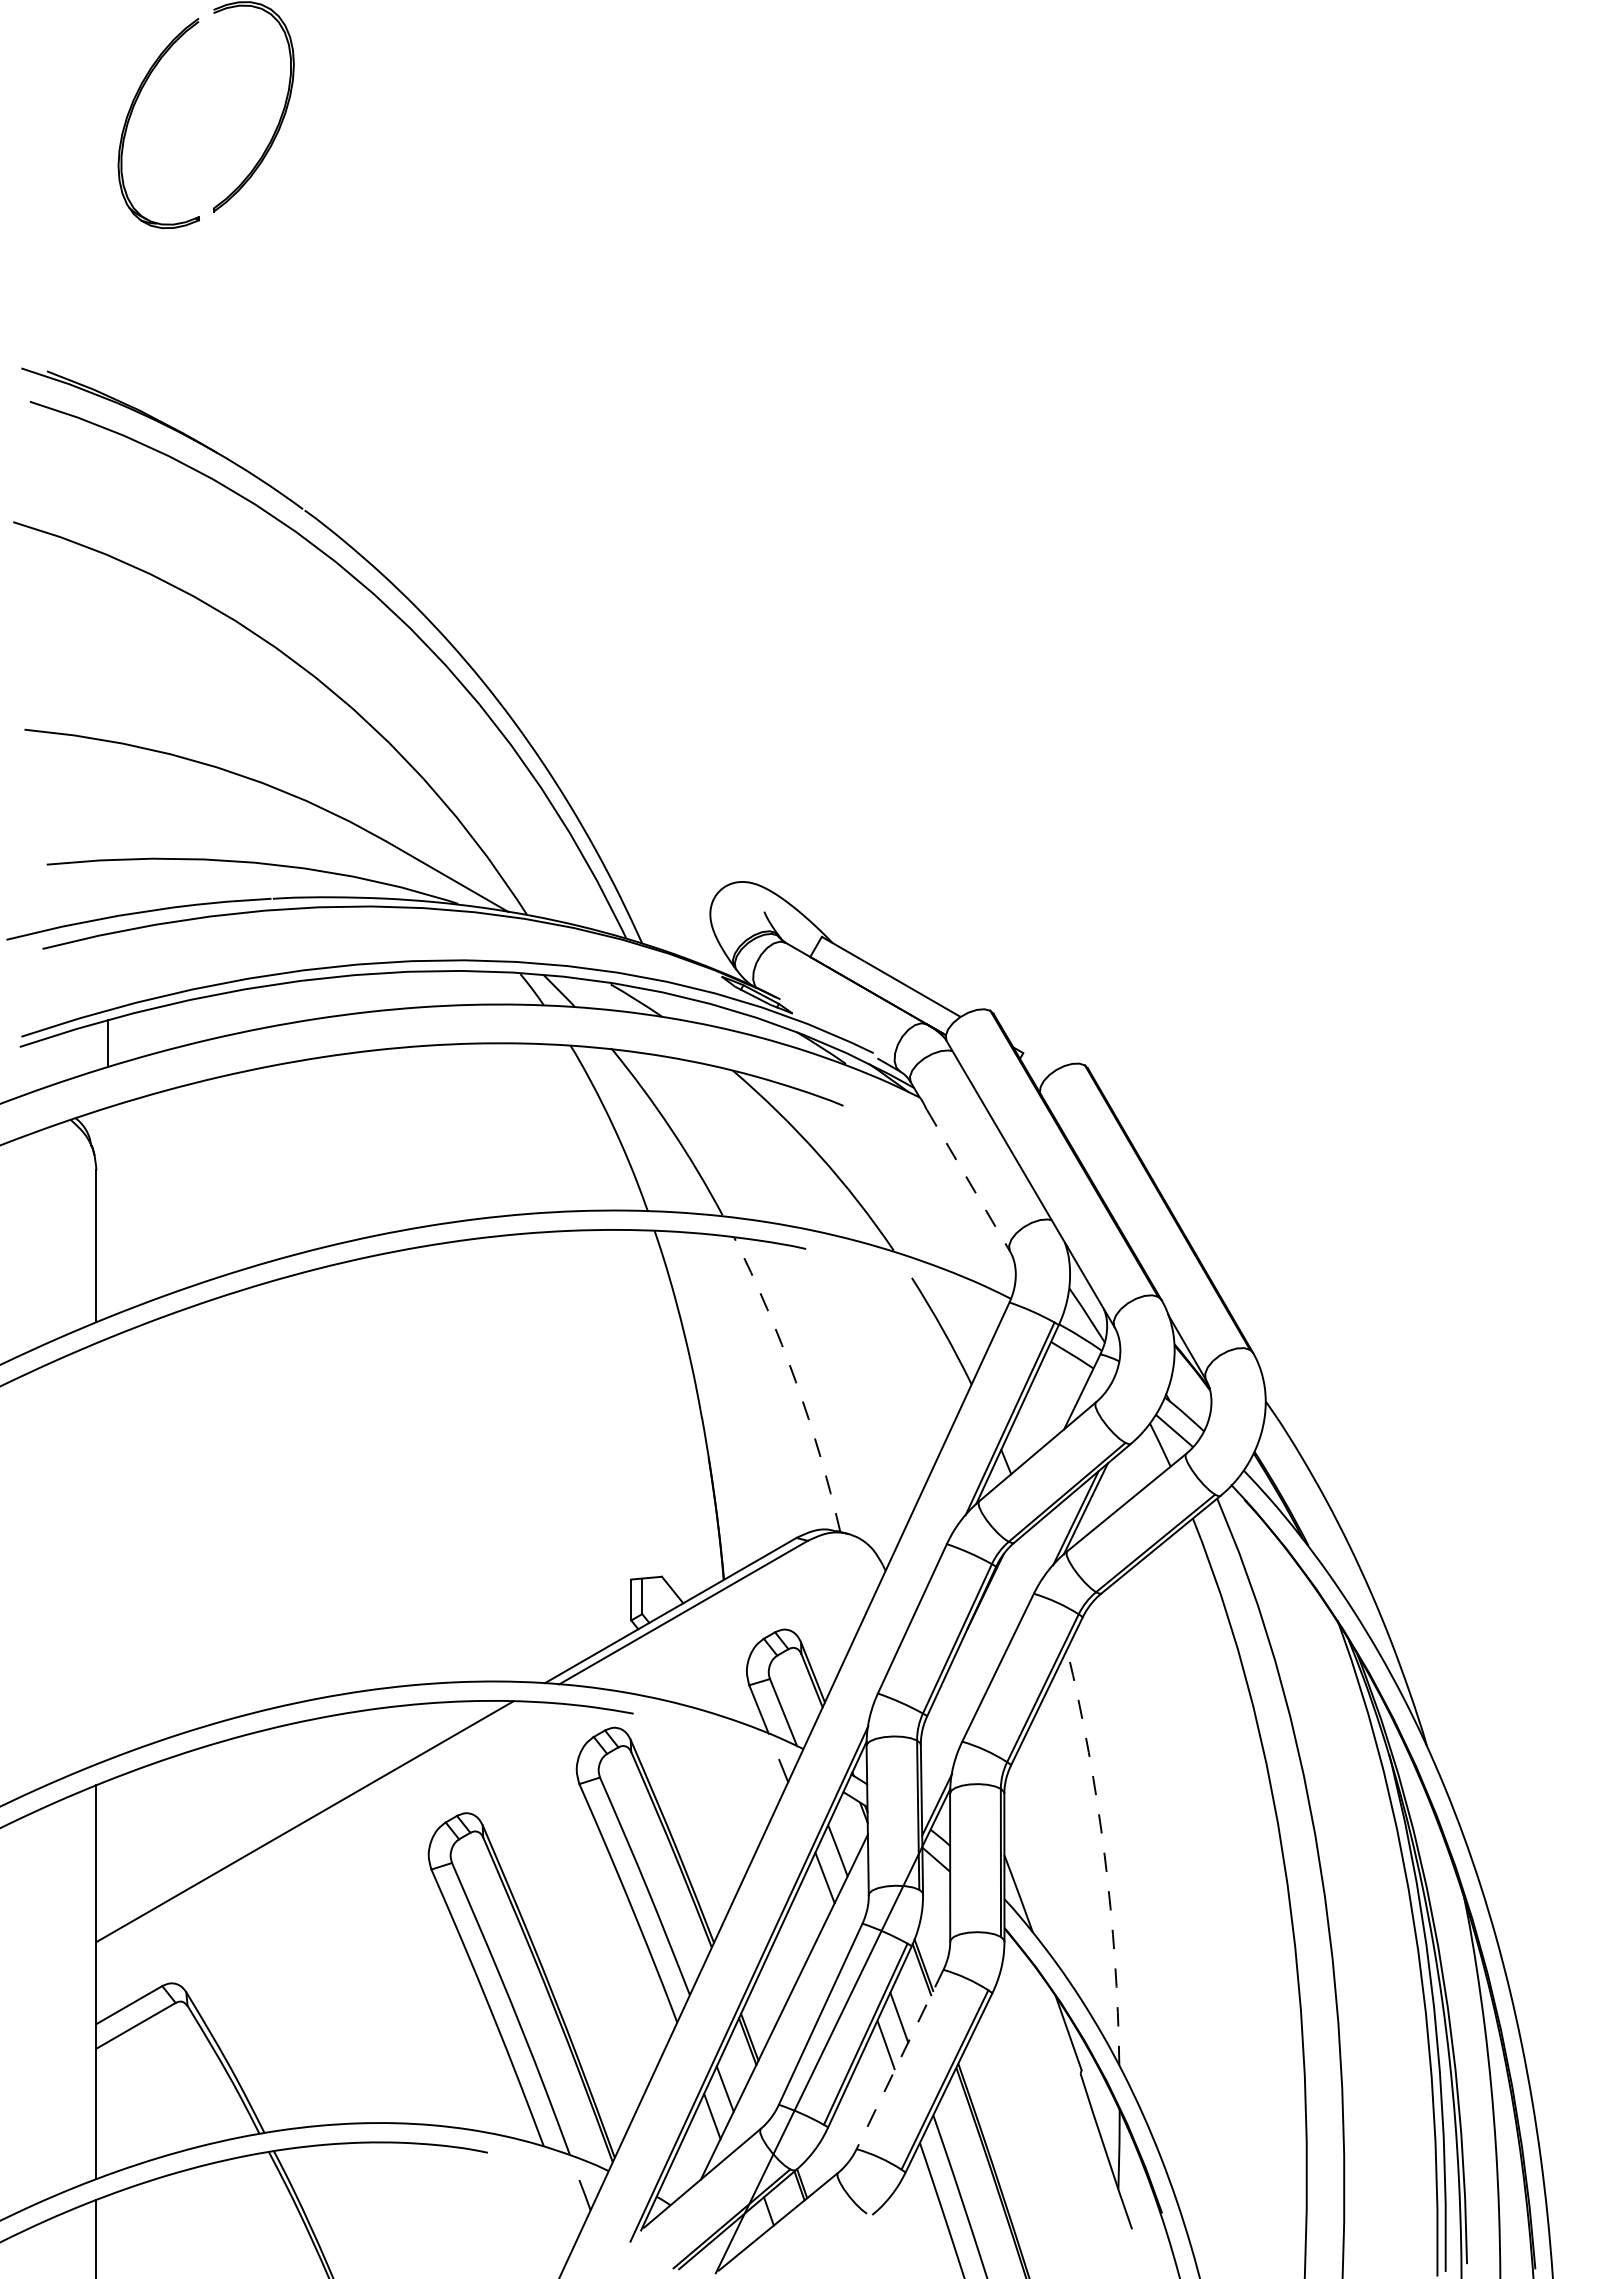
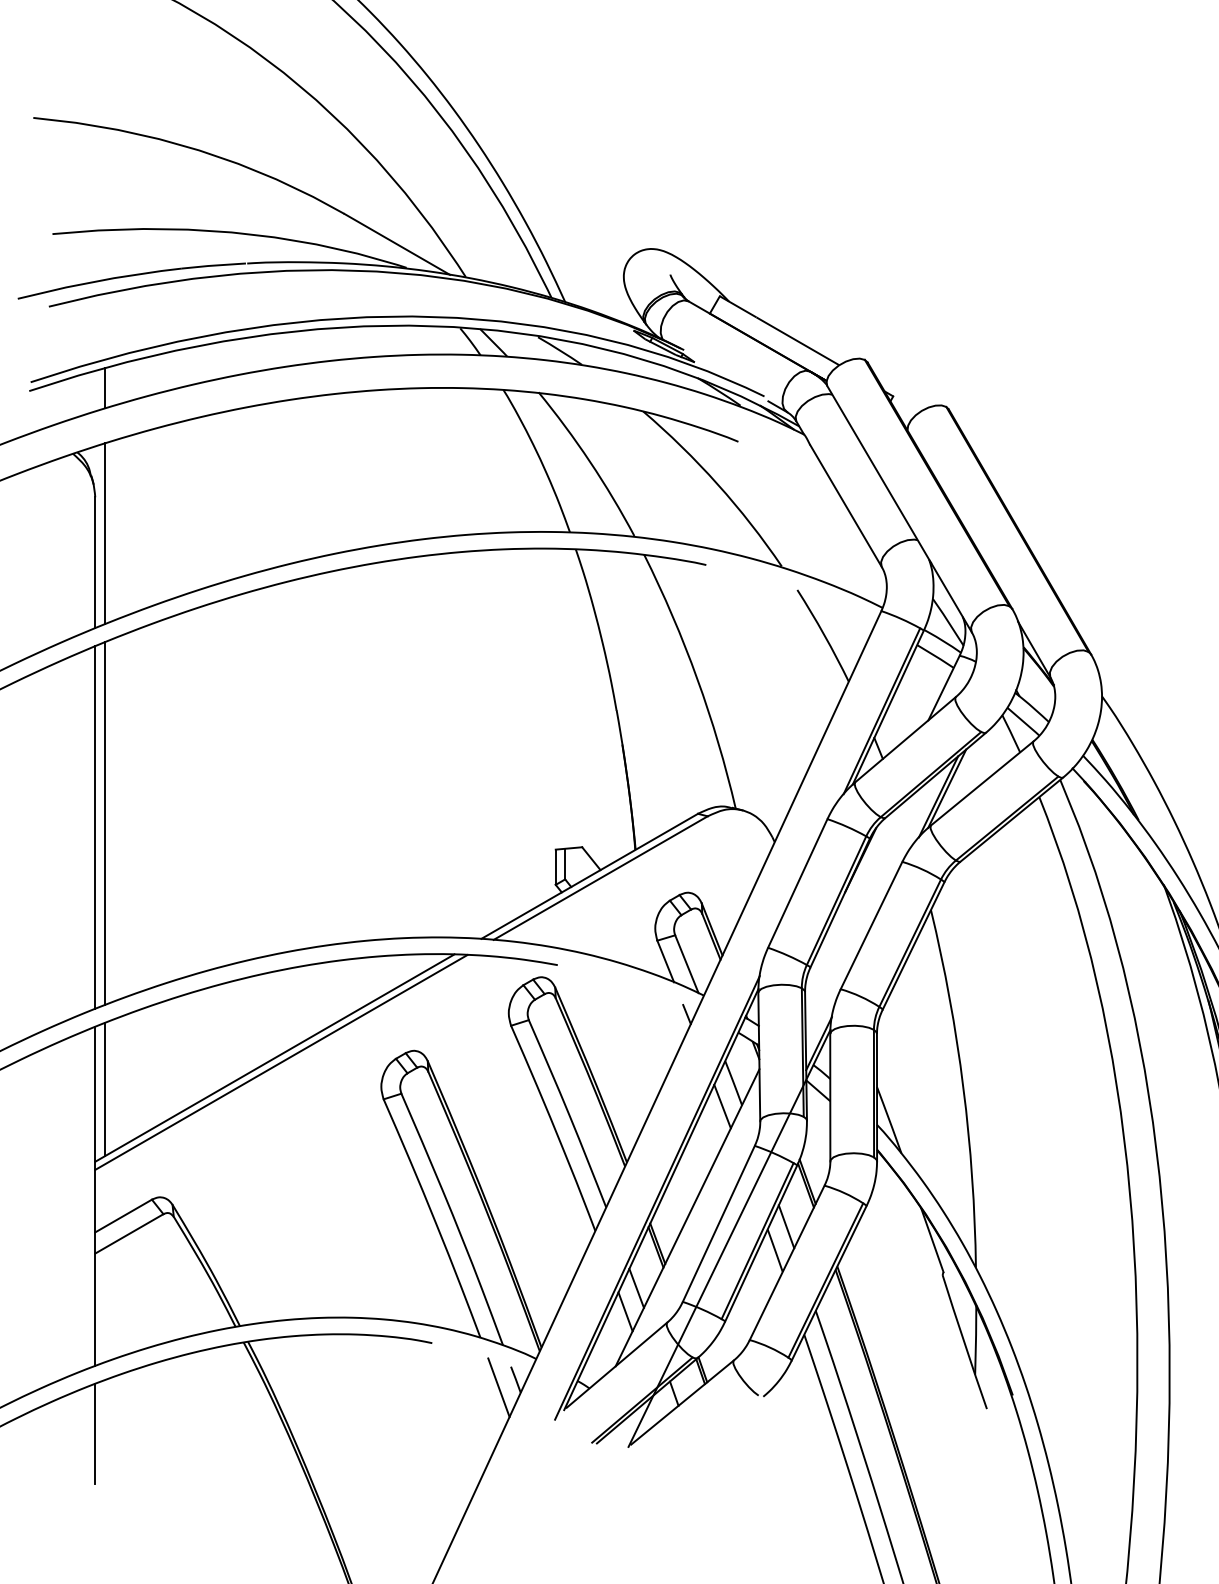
line: (968, 1181) -> (846, 506), dashed -> solid
line: (108, 1212) -> (105, 533), added
arc: (795, 1381) -> (697, 679), dashed -> solid
line: (108, 1548) -> (105, 822), added
line: (96, 1553) -> (95, 827), added
line: (312, 1826) -> (281, 1062), added
arc: (1104, 1856) -> (963, 1088), dashed -> solid
line: (108, 1857) -> (105, 1088), added
line: (900, 2059) -> (787, 1262), dashed -> solid
line: (564, 2204) -> (498, 1387), added

